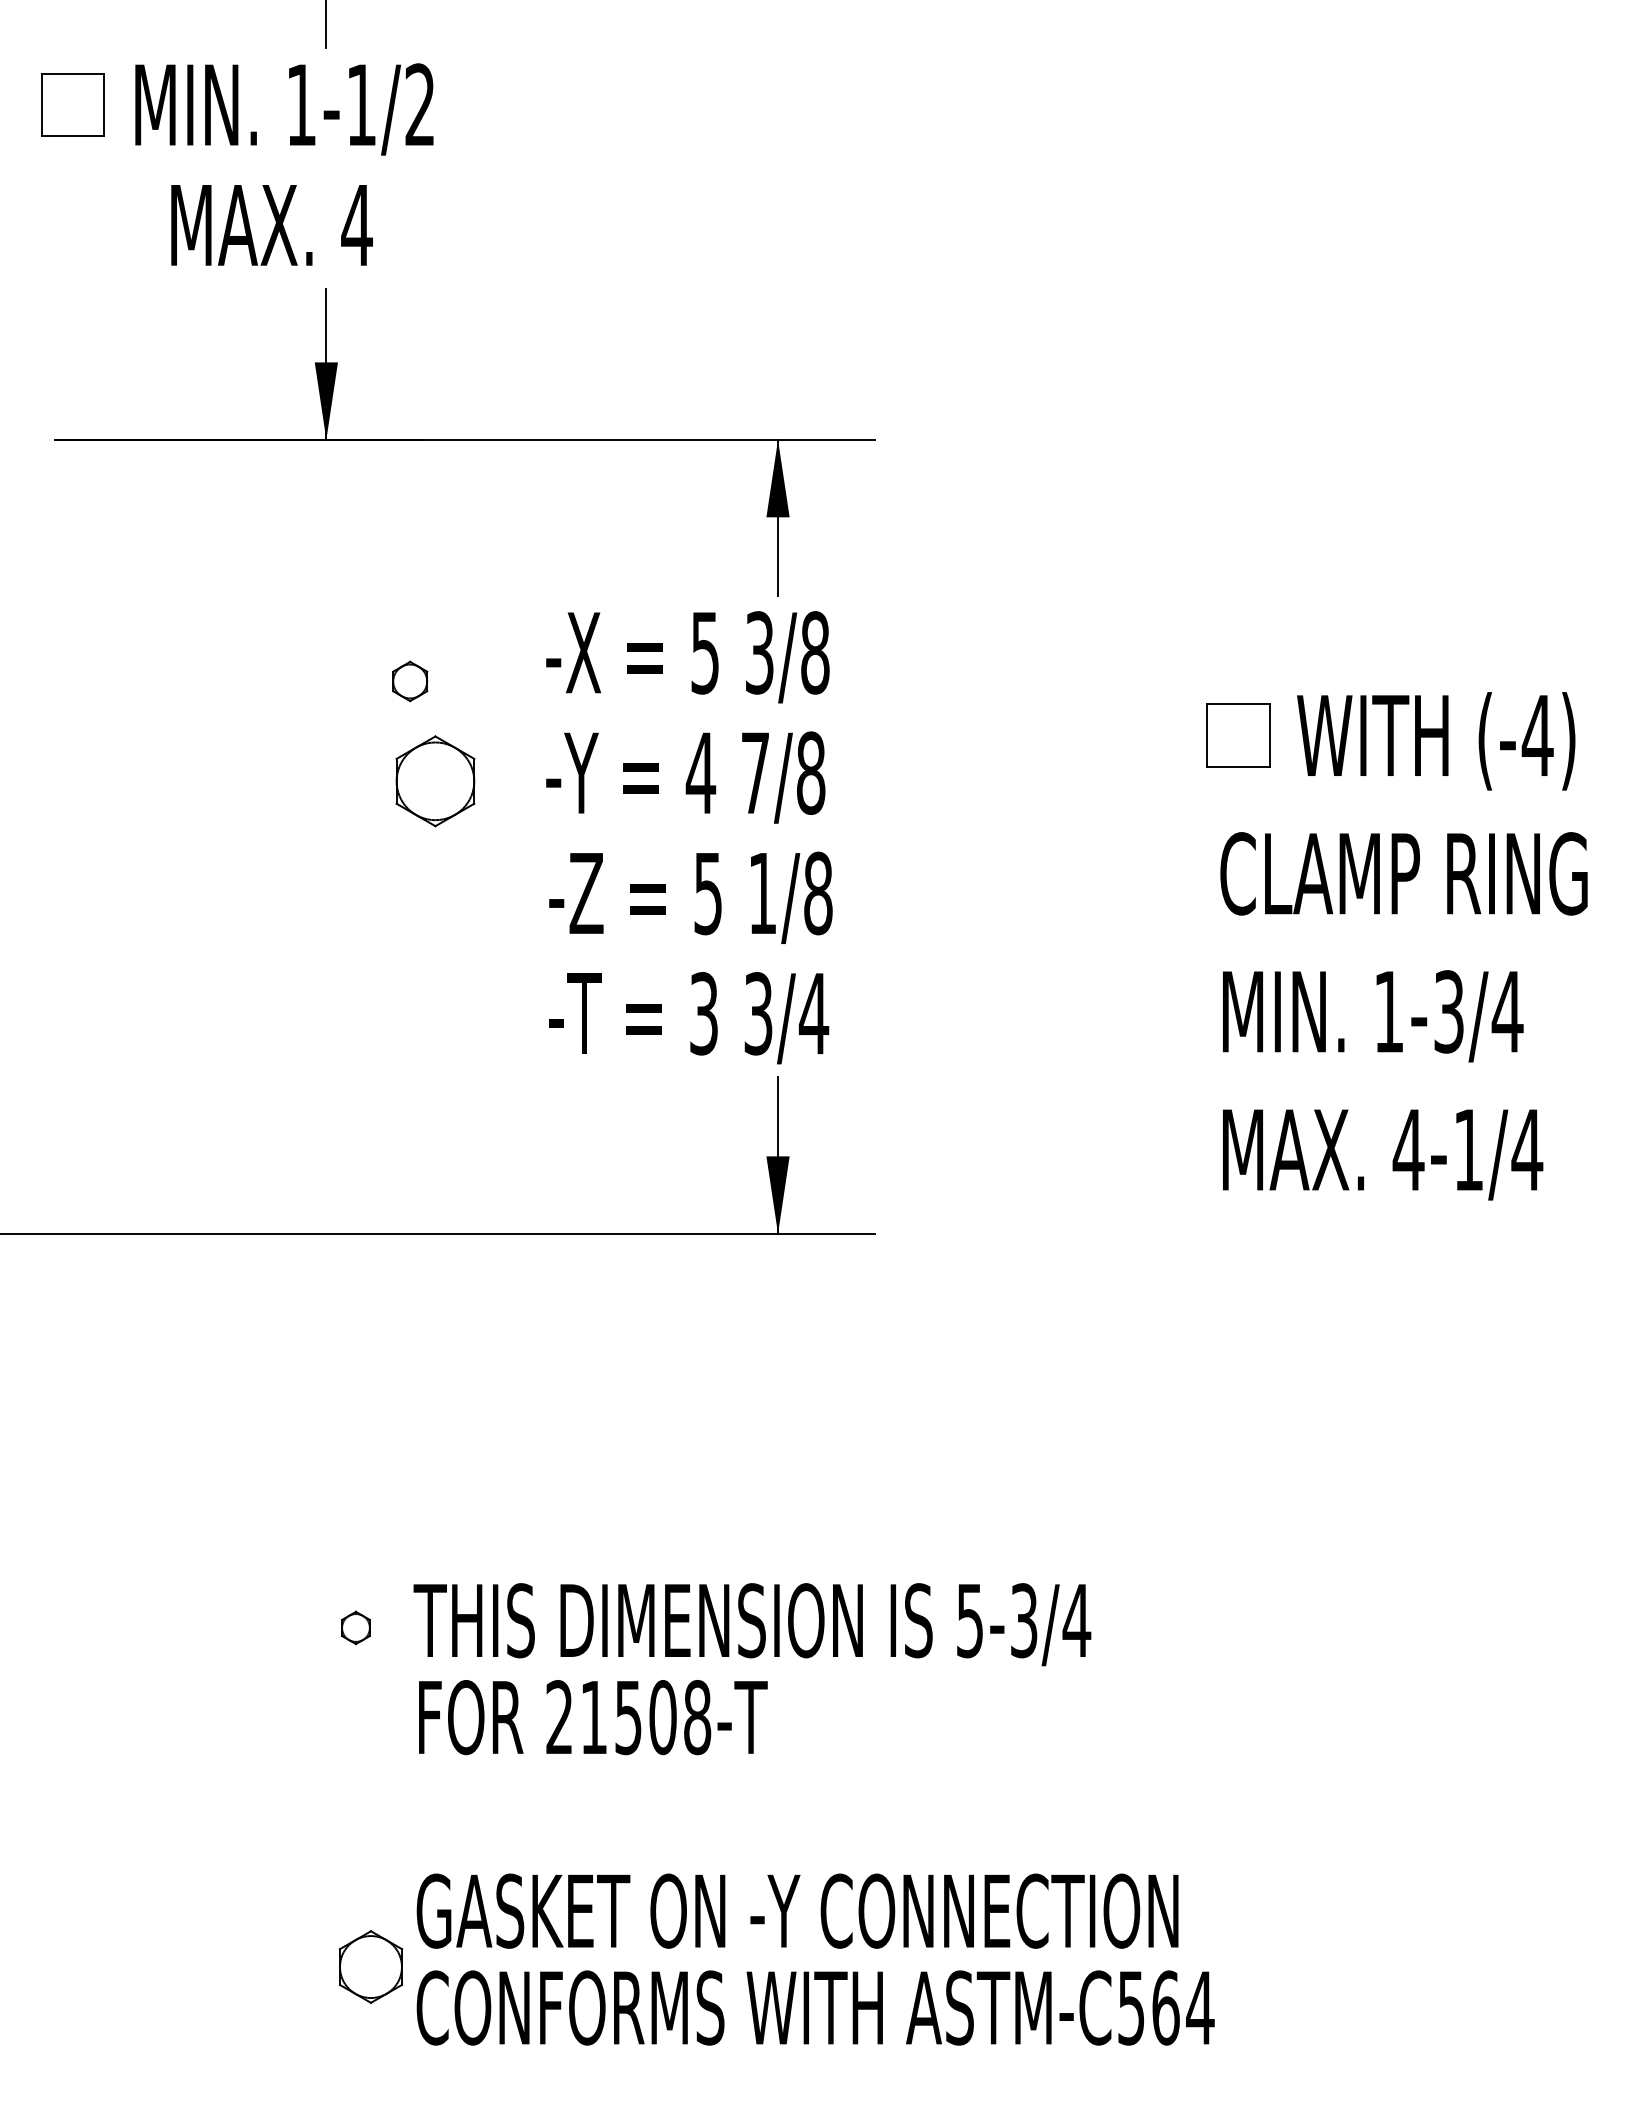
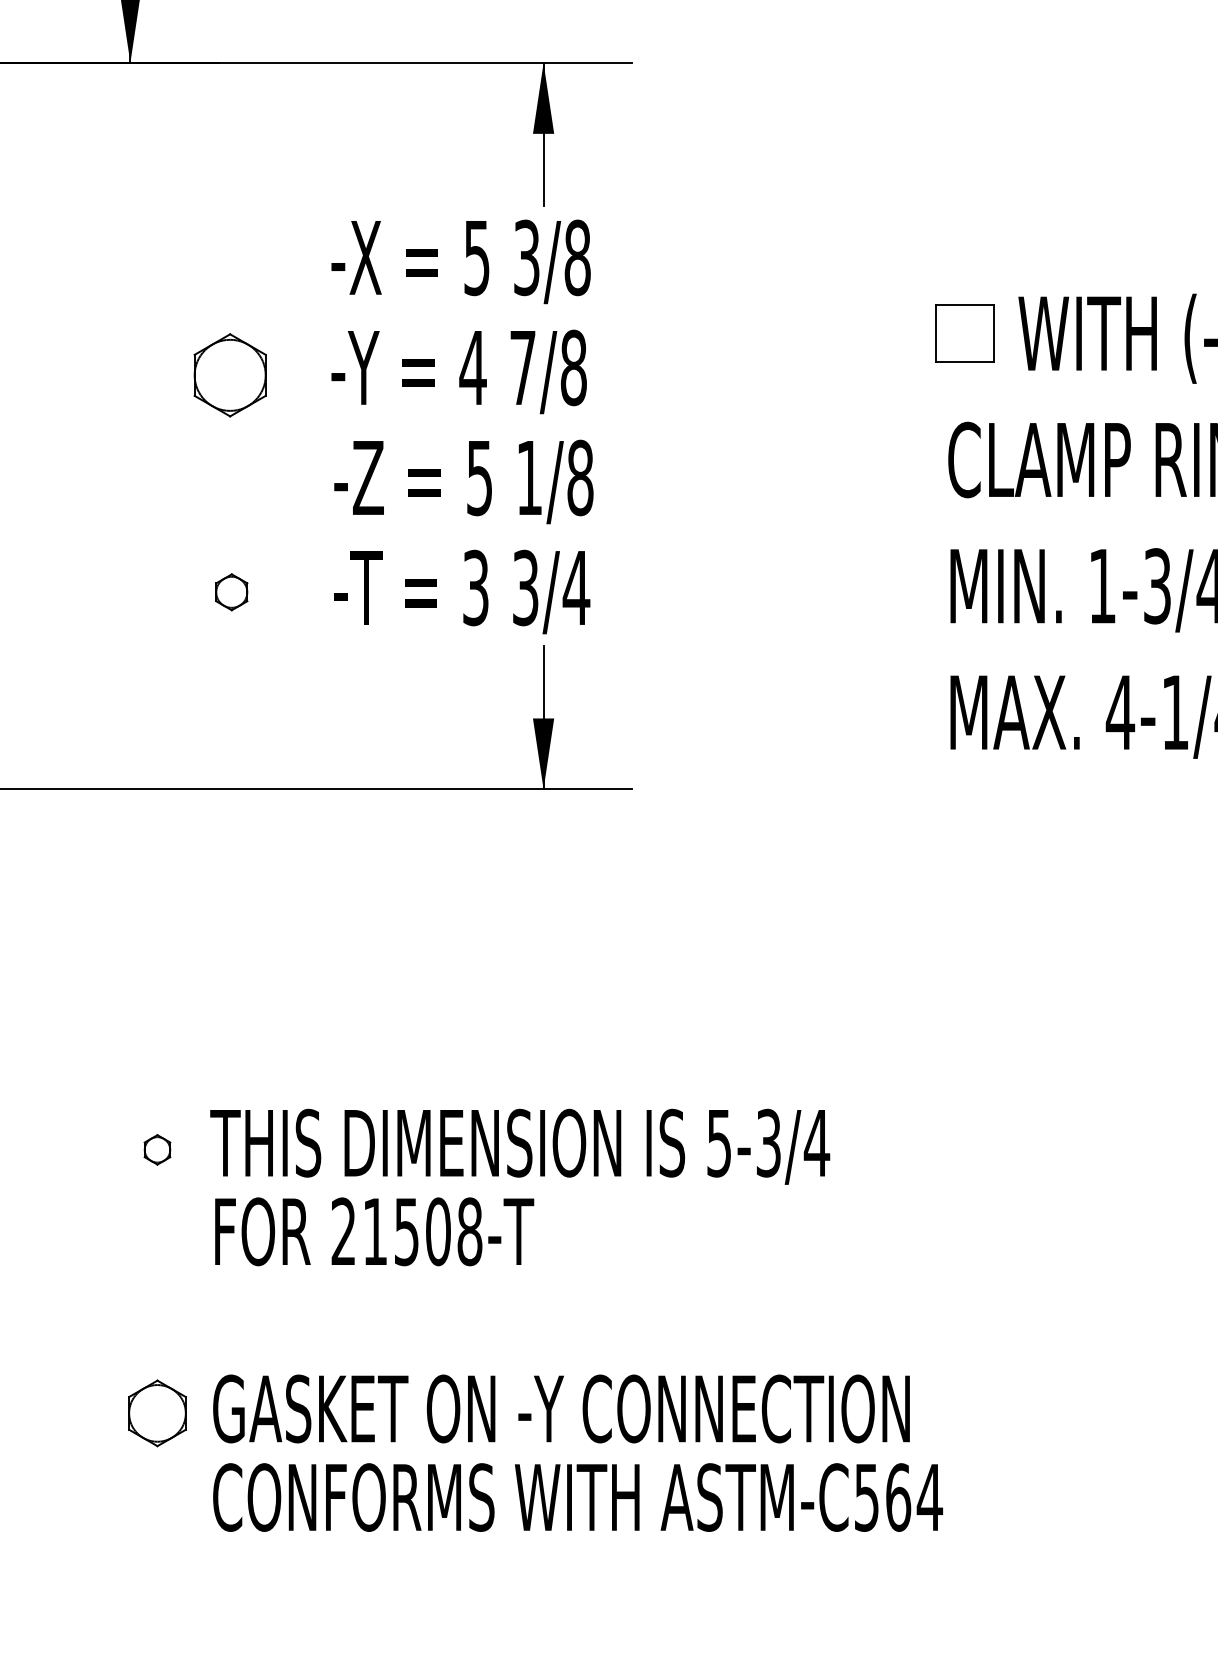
part: (410, 681) -> (232, 592), moved
part: (370, 1966) -> (157, 1412), moved

